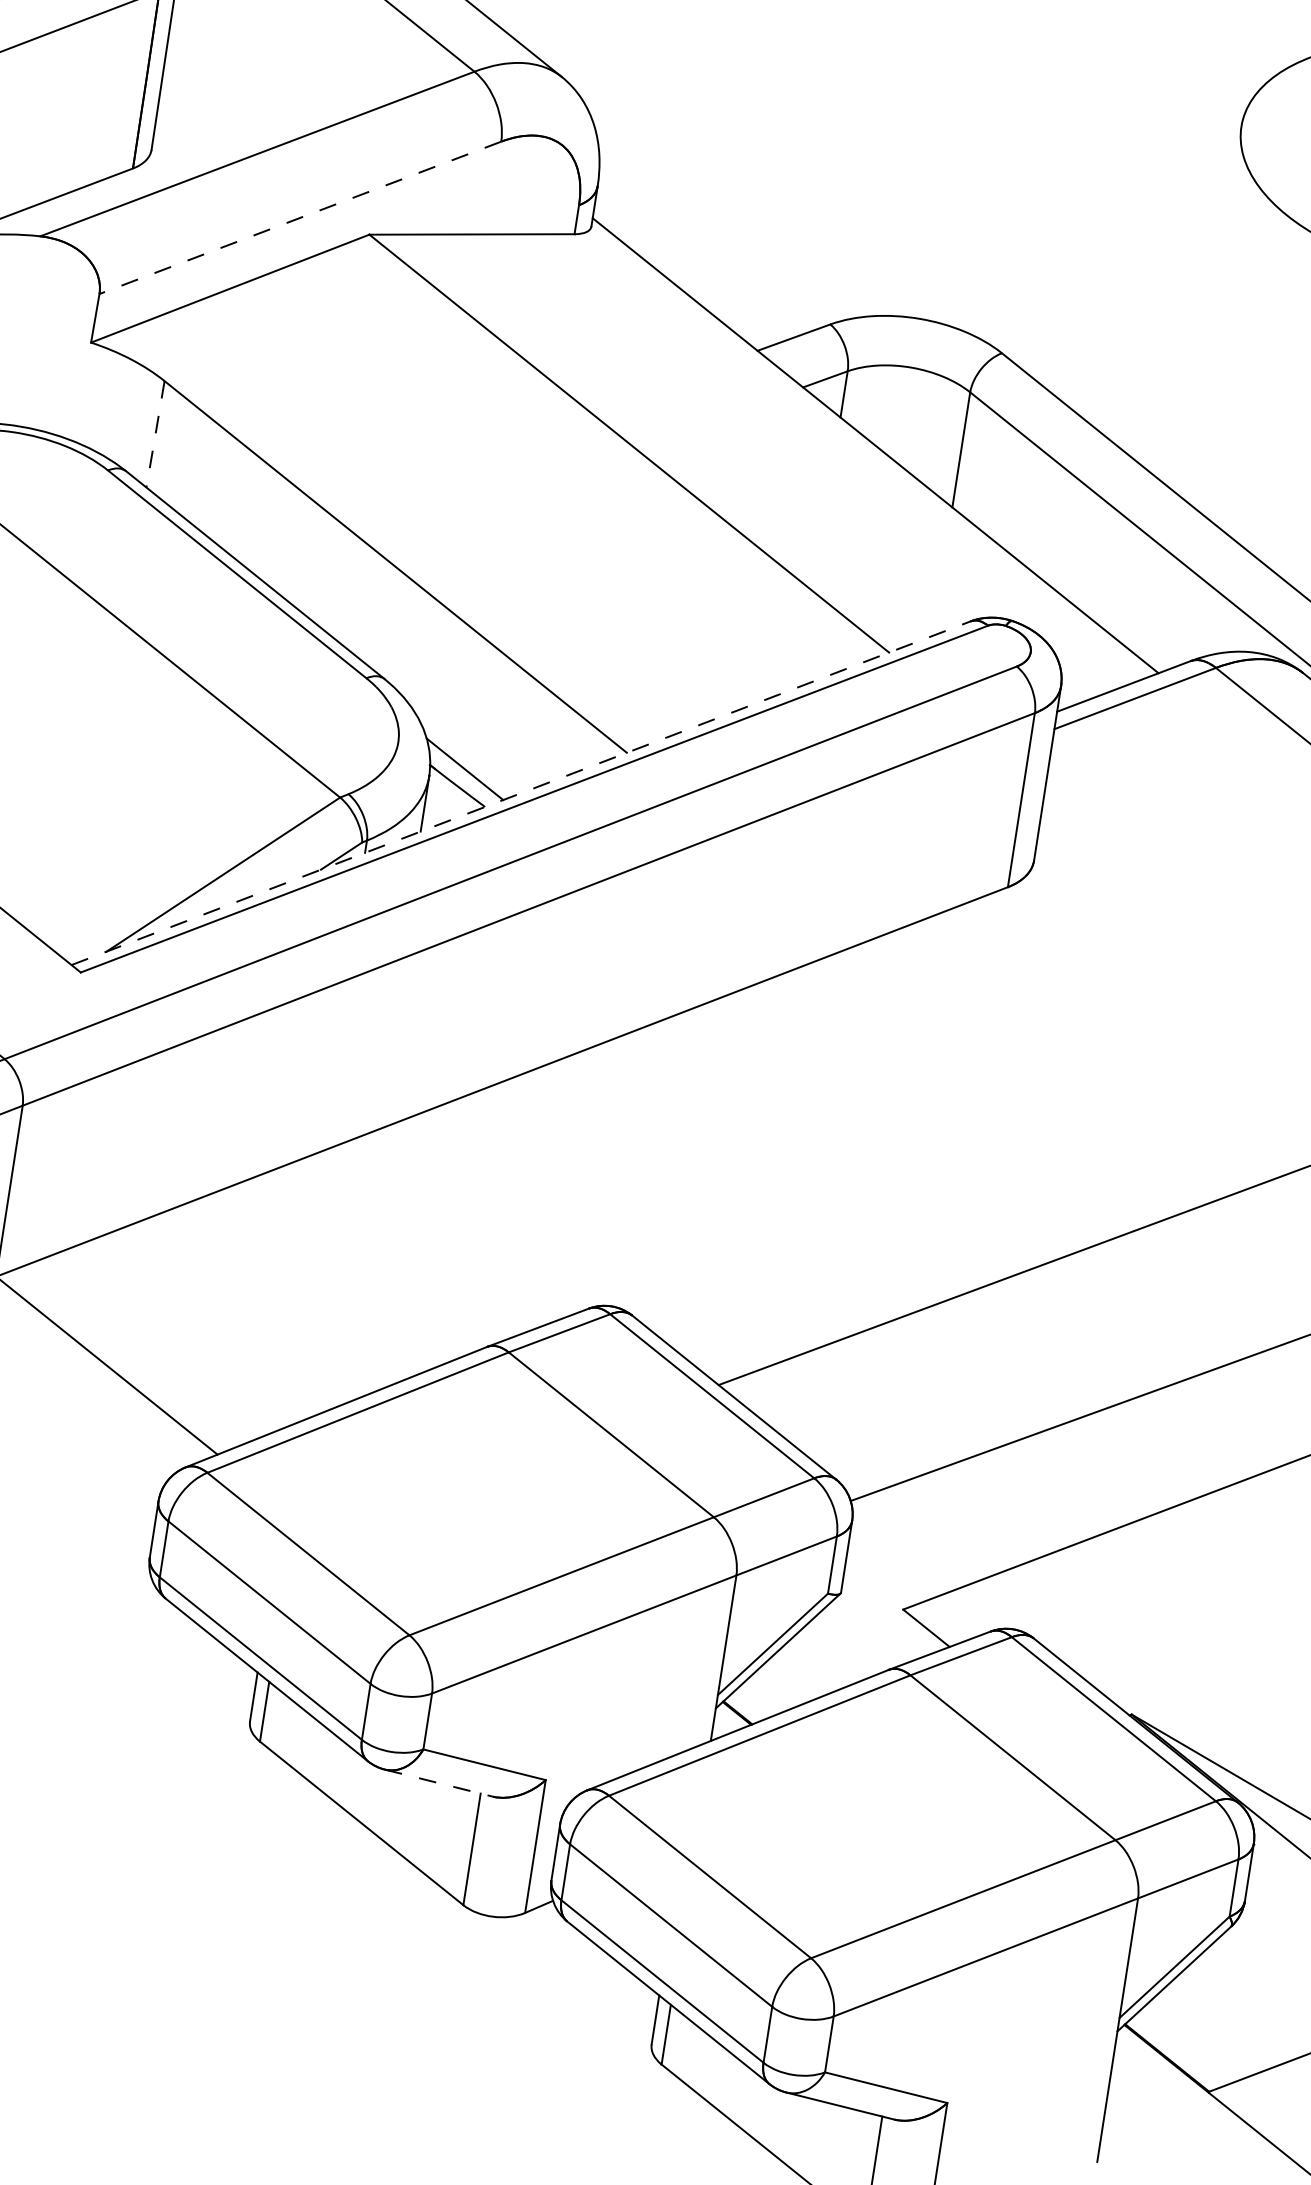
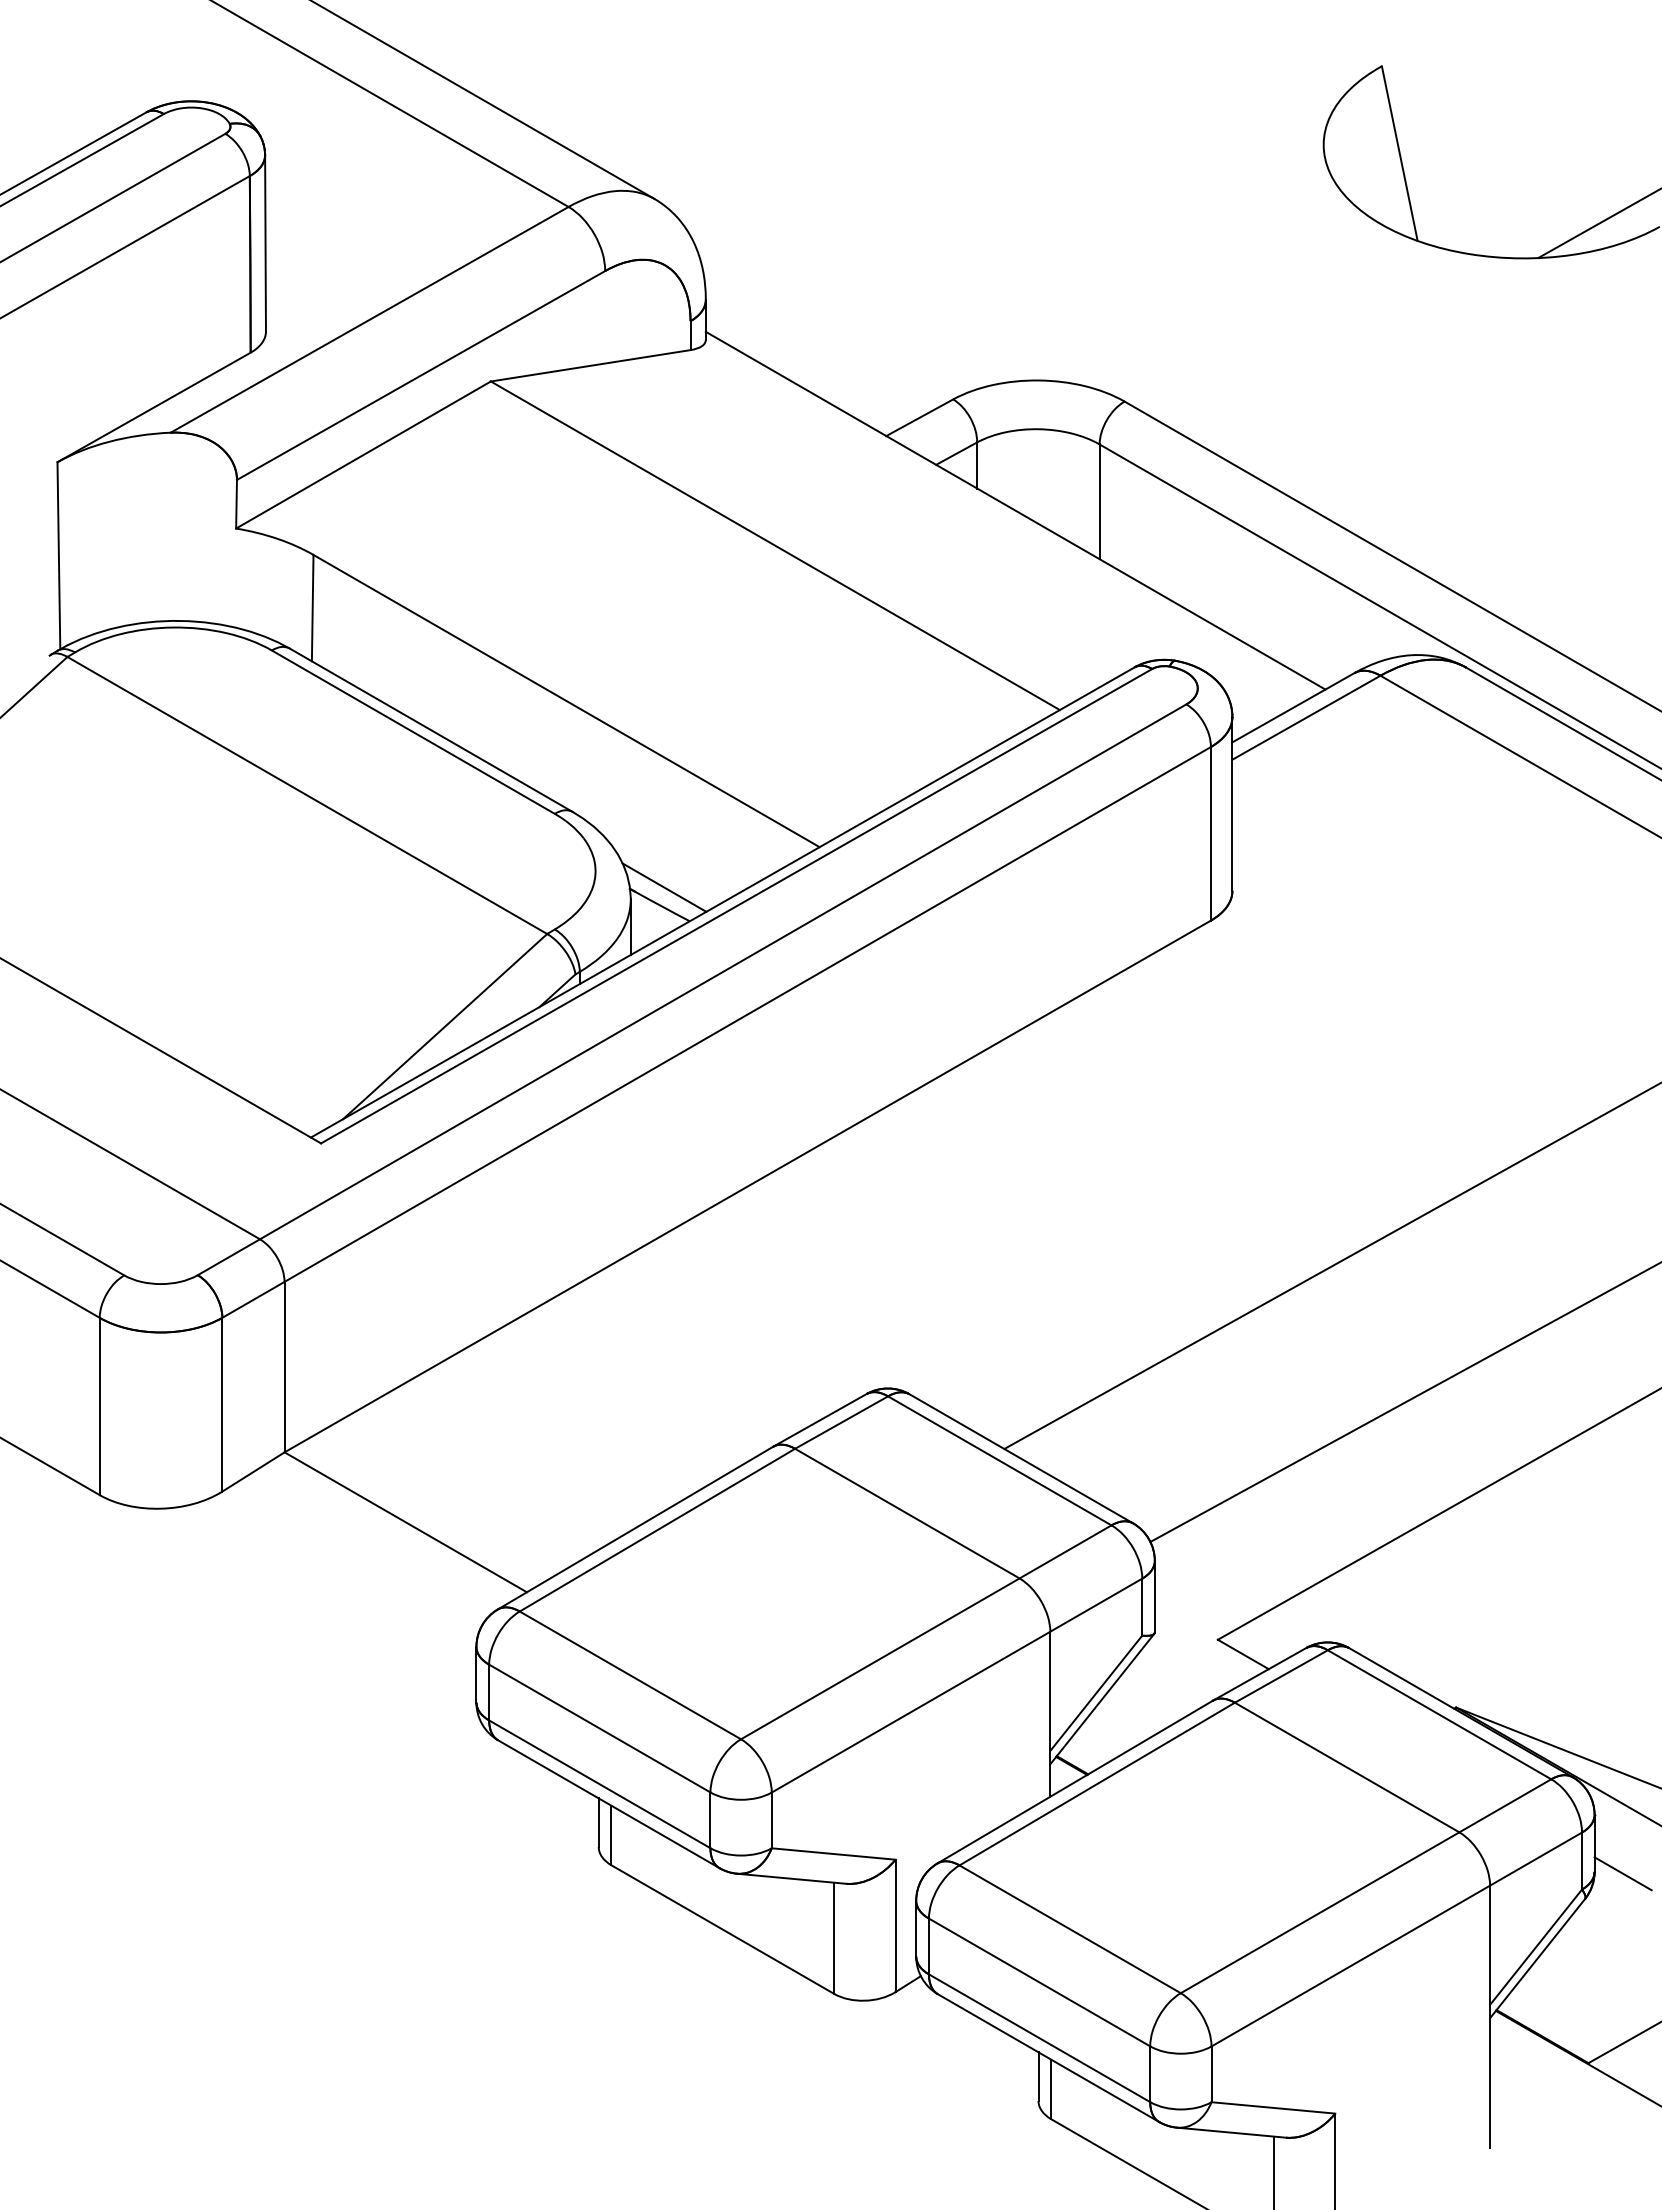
line: (300, 217) -> (421, 375), dashed -> solid
line: (155, 434) -> (312, 608), dashed -> solid
line: (521, 793) -> (723, 902), dashed -> solid
line: (438, 1782) -> (791, 1878), dashed -> solid
line: (1272, 1906) -> (1622, 1873), added

